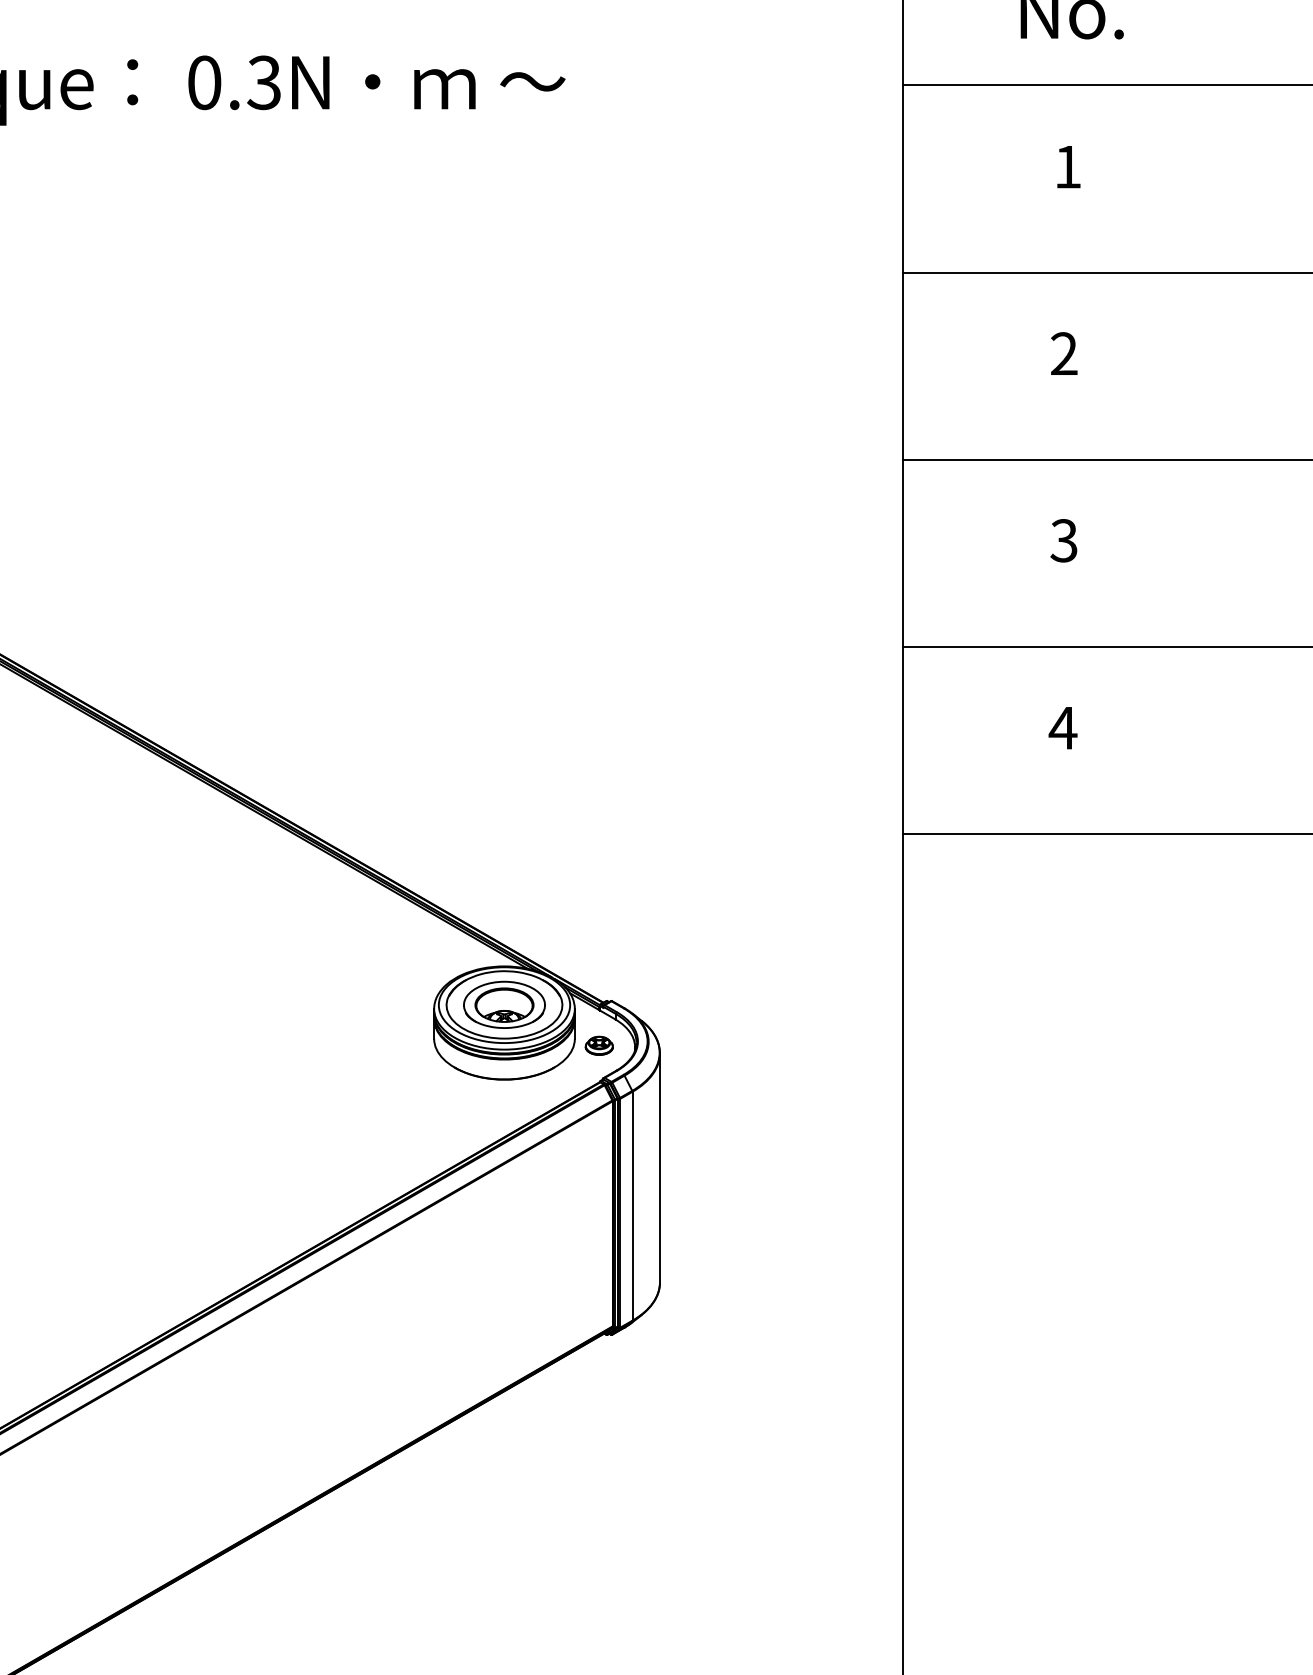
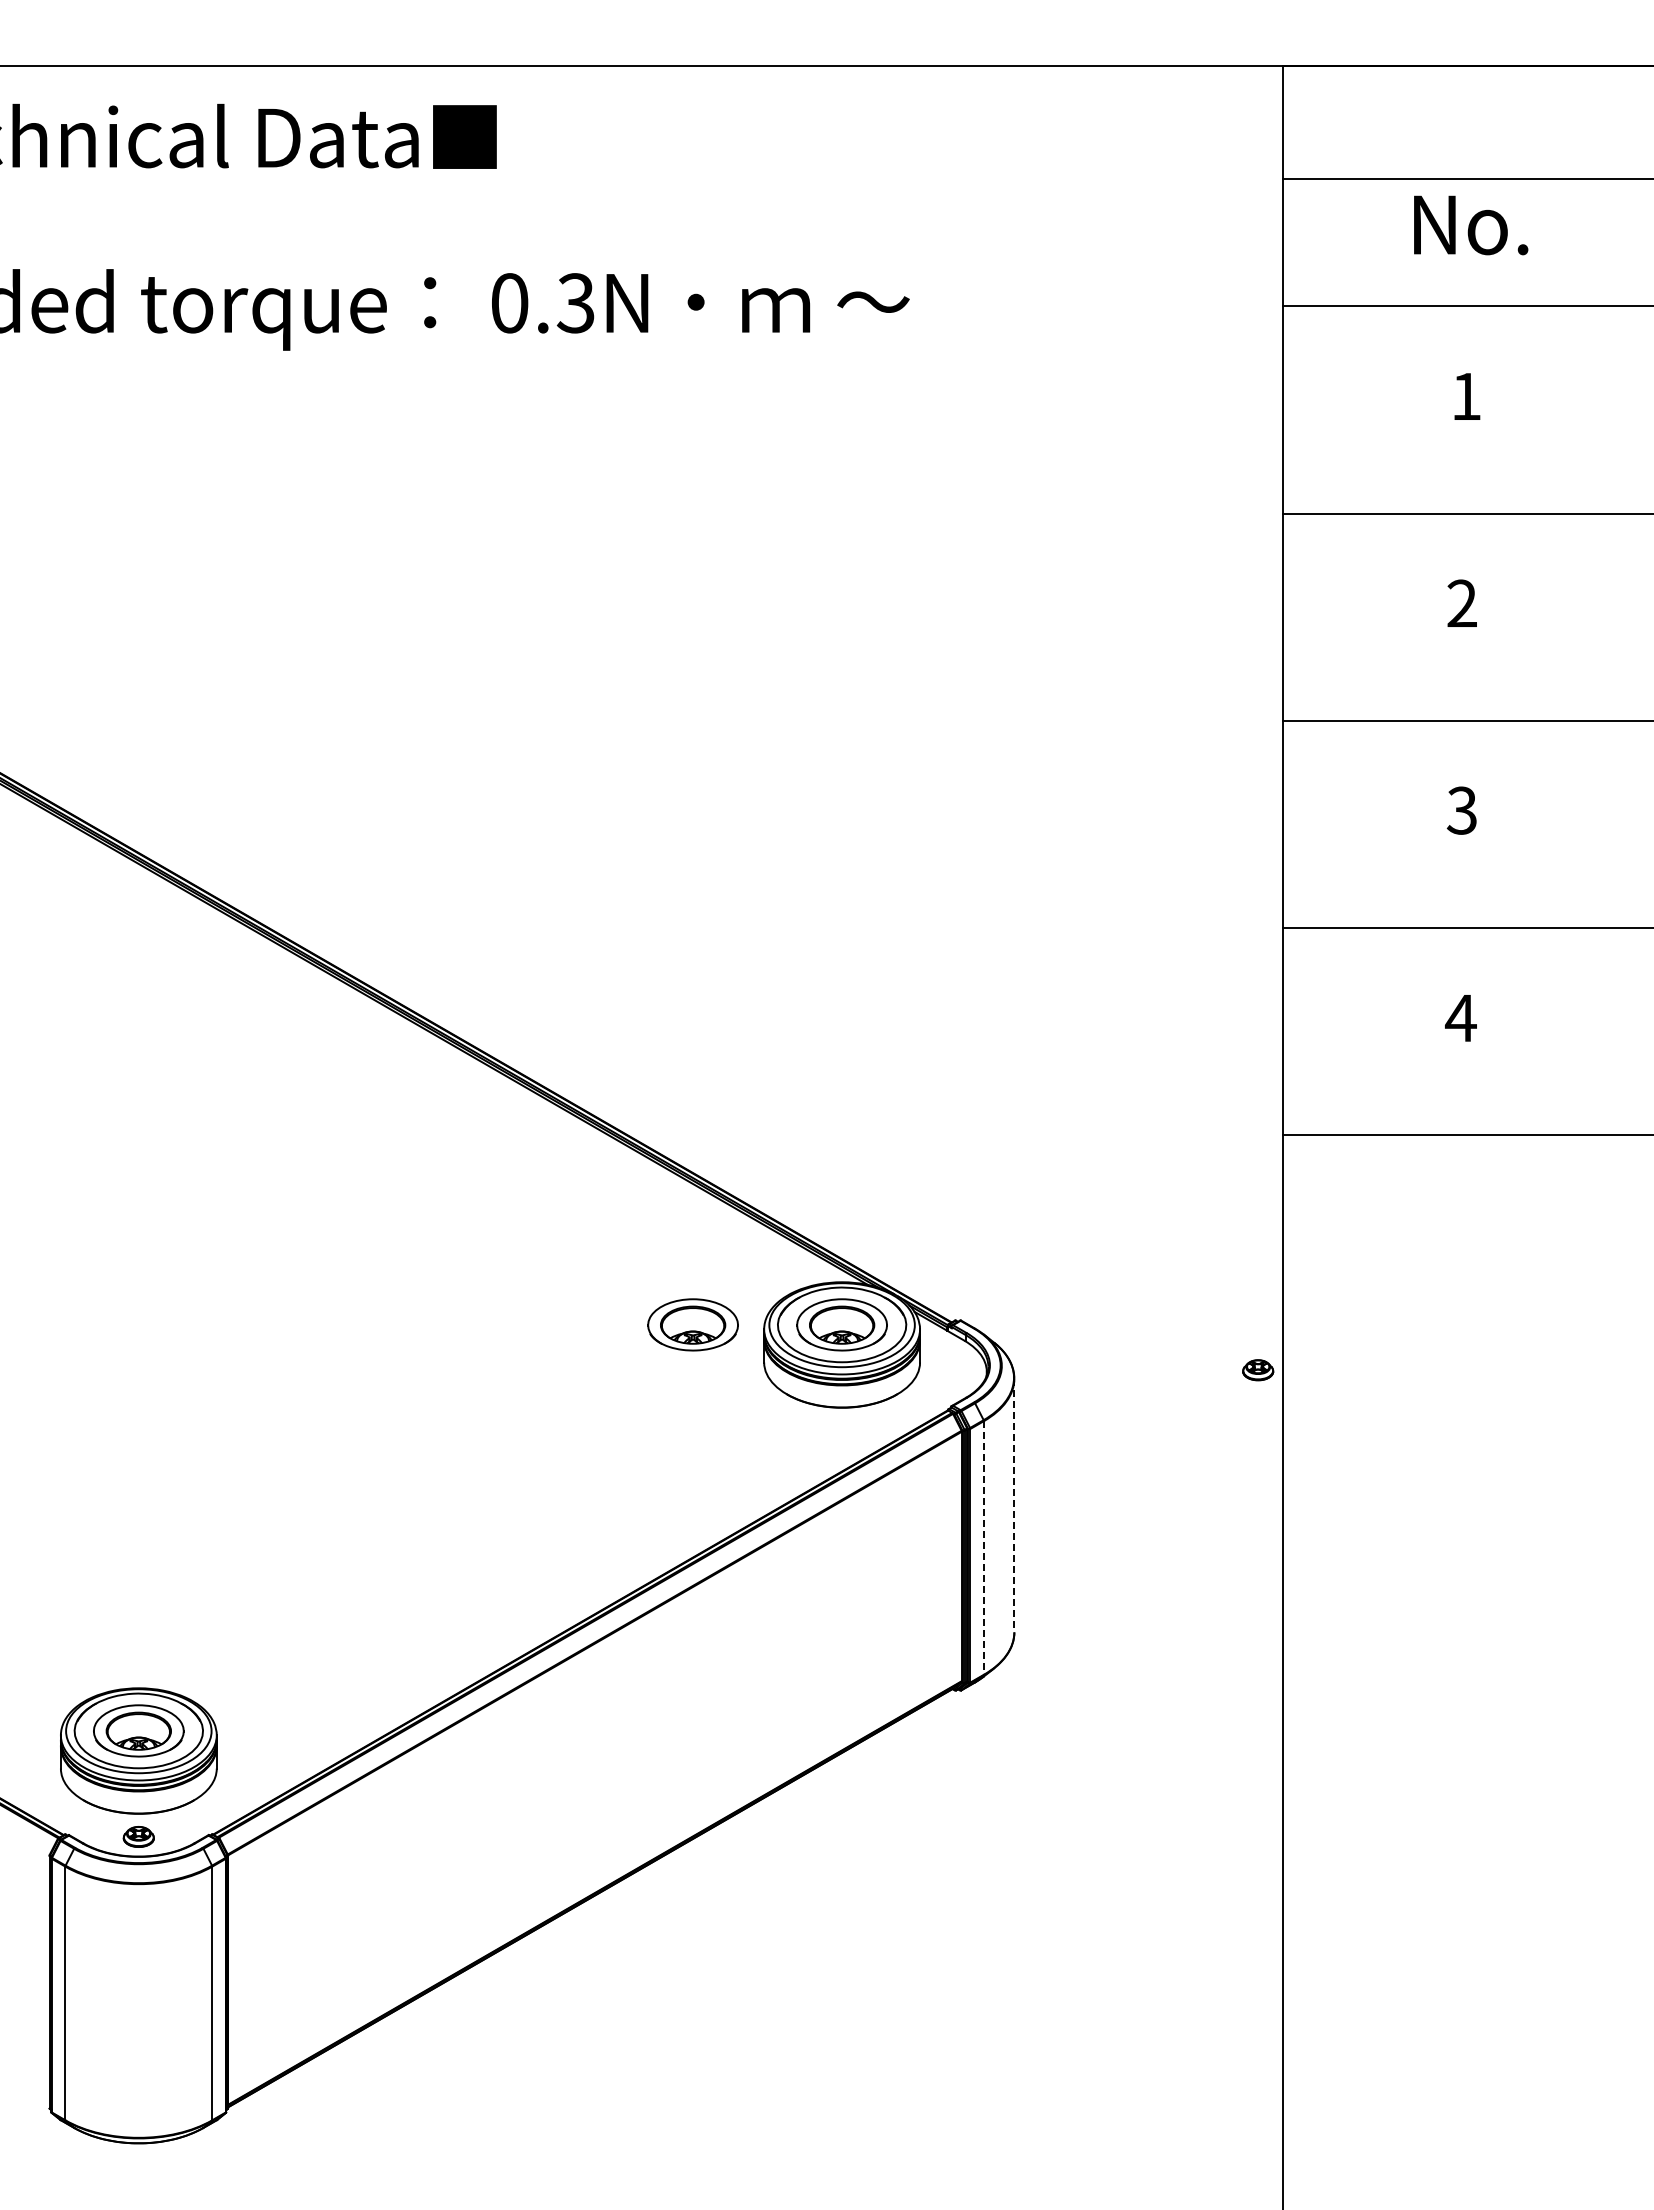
part: (369, 1004) -> (692, 1324), added
part: (599, 1046) -> (1258, 1370), moved
line: (660, 1167) -> (1014, 1505), solid -> dashed
line: (632, 1205) -> (983, 1547), solid -> dashed

